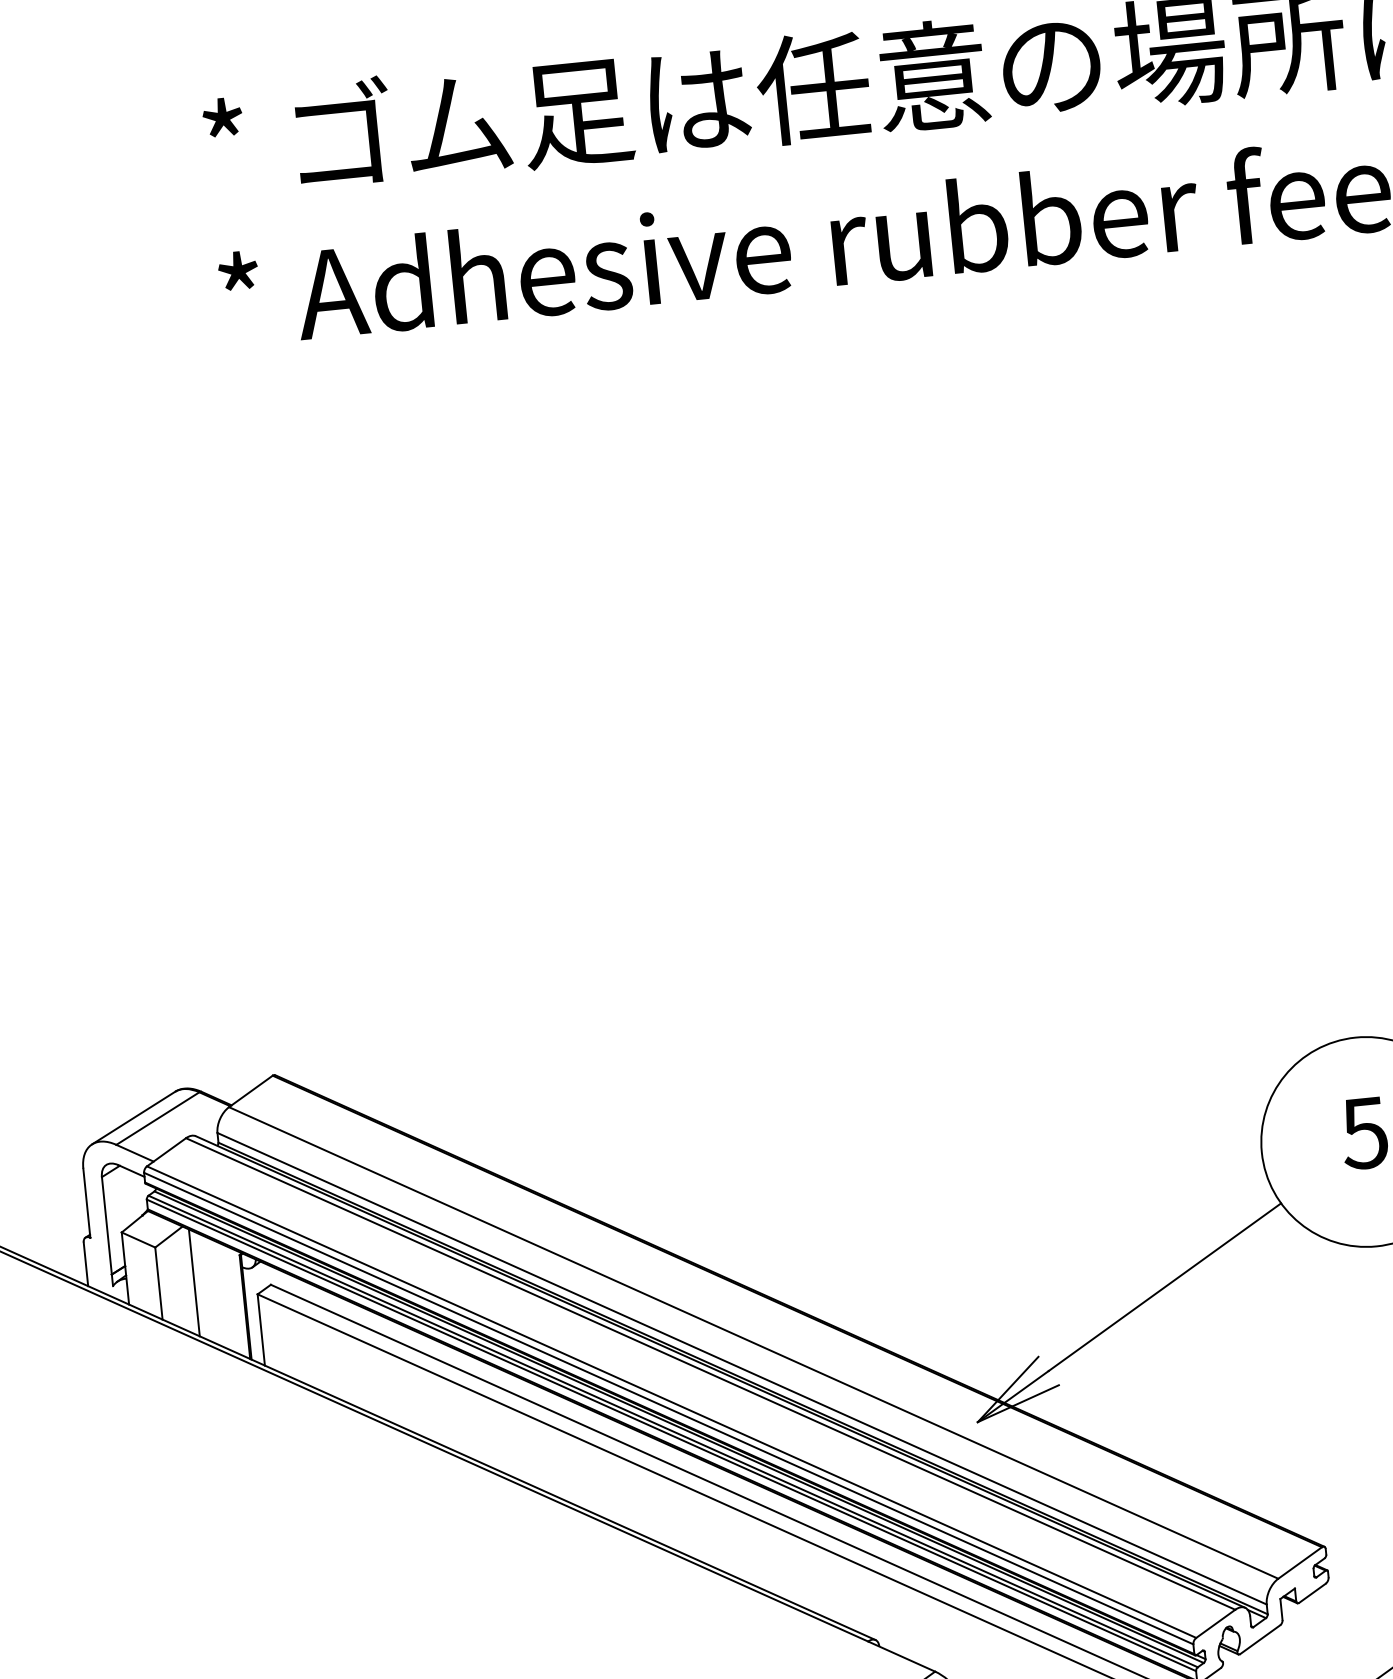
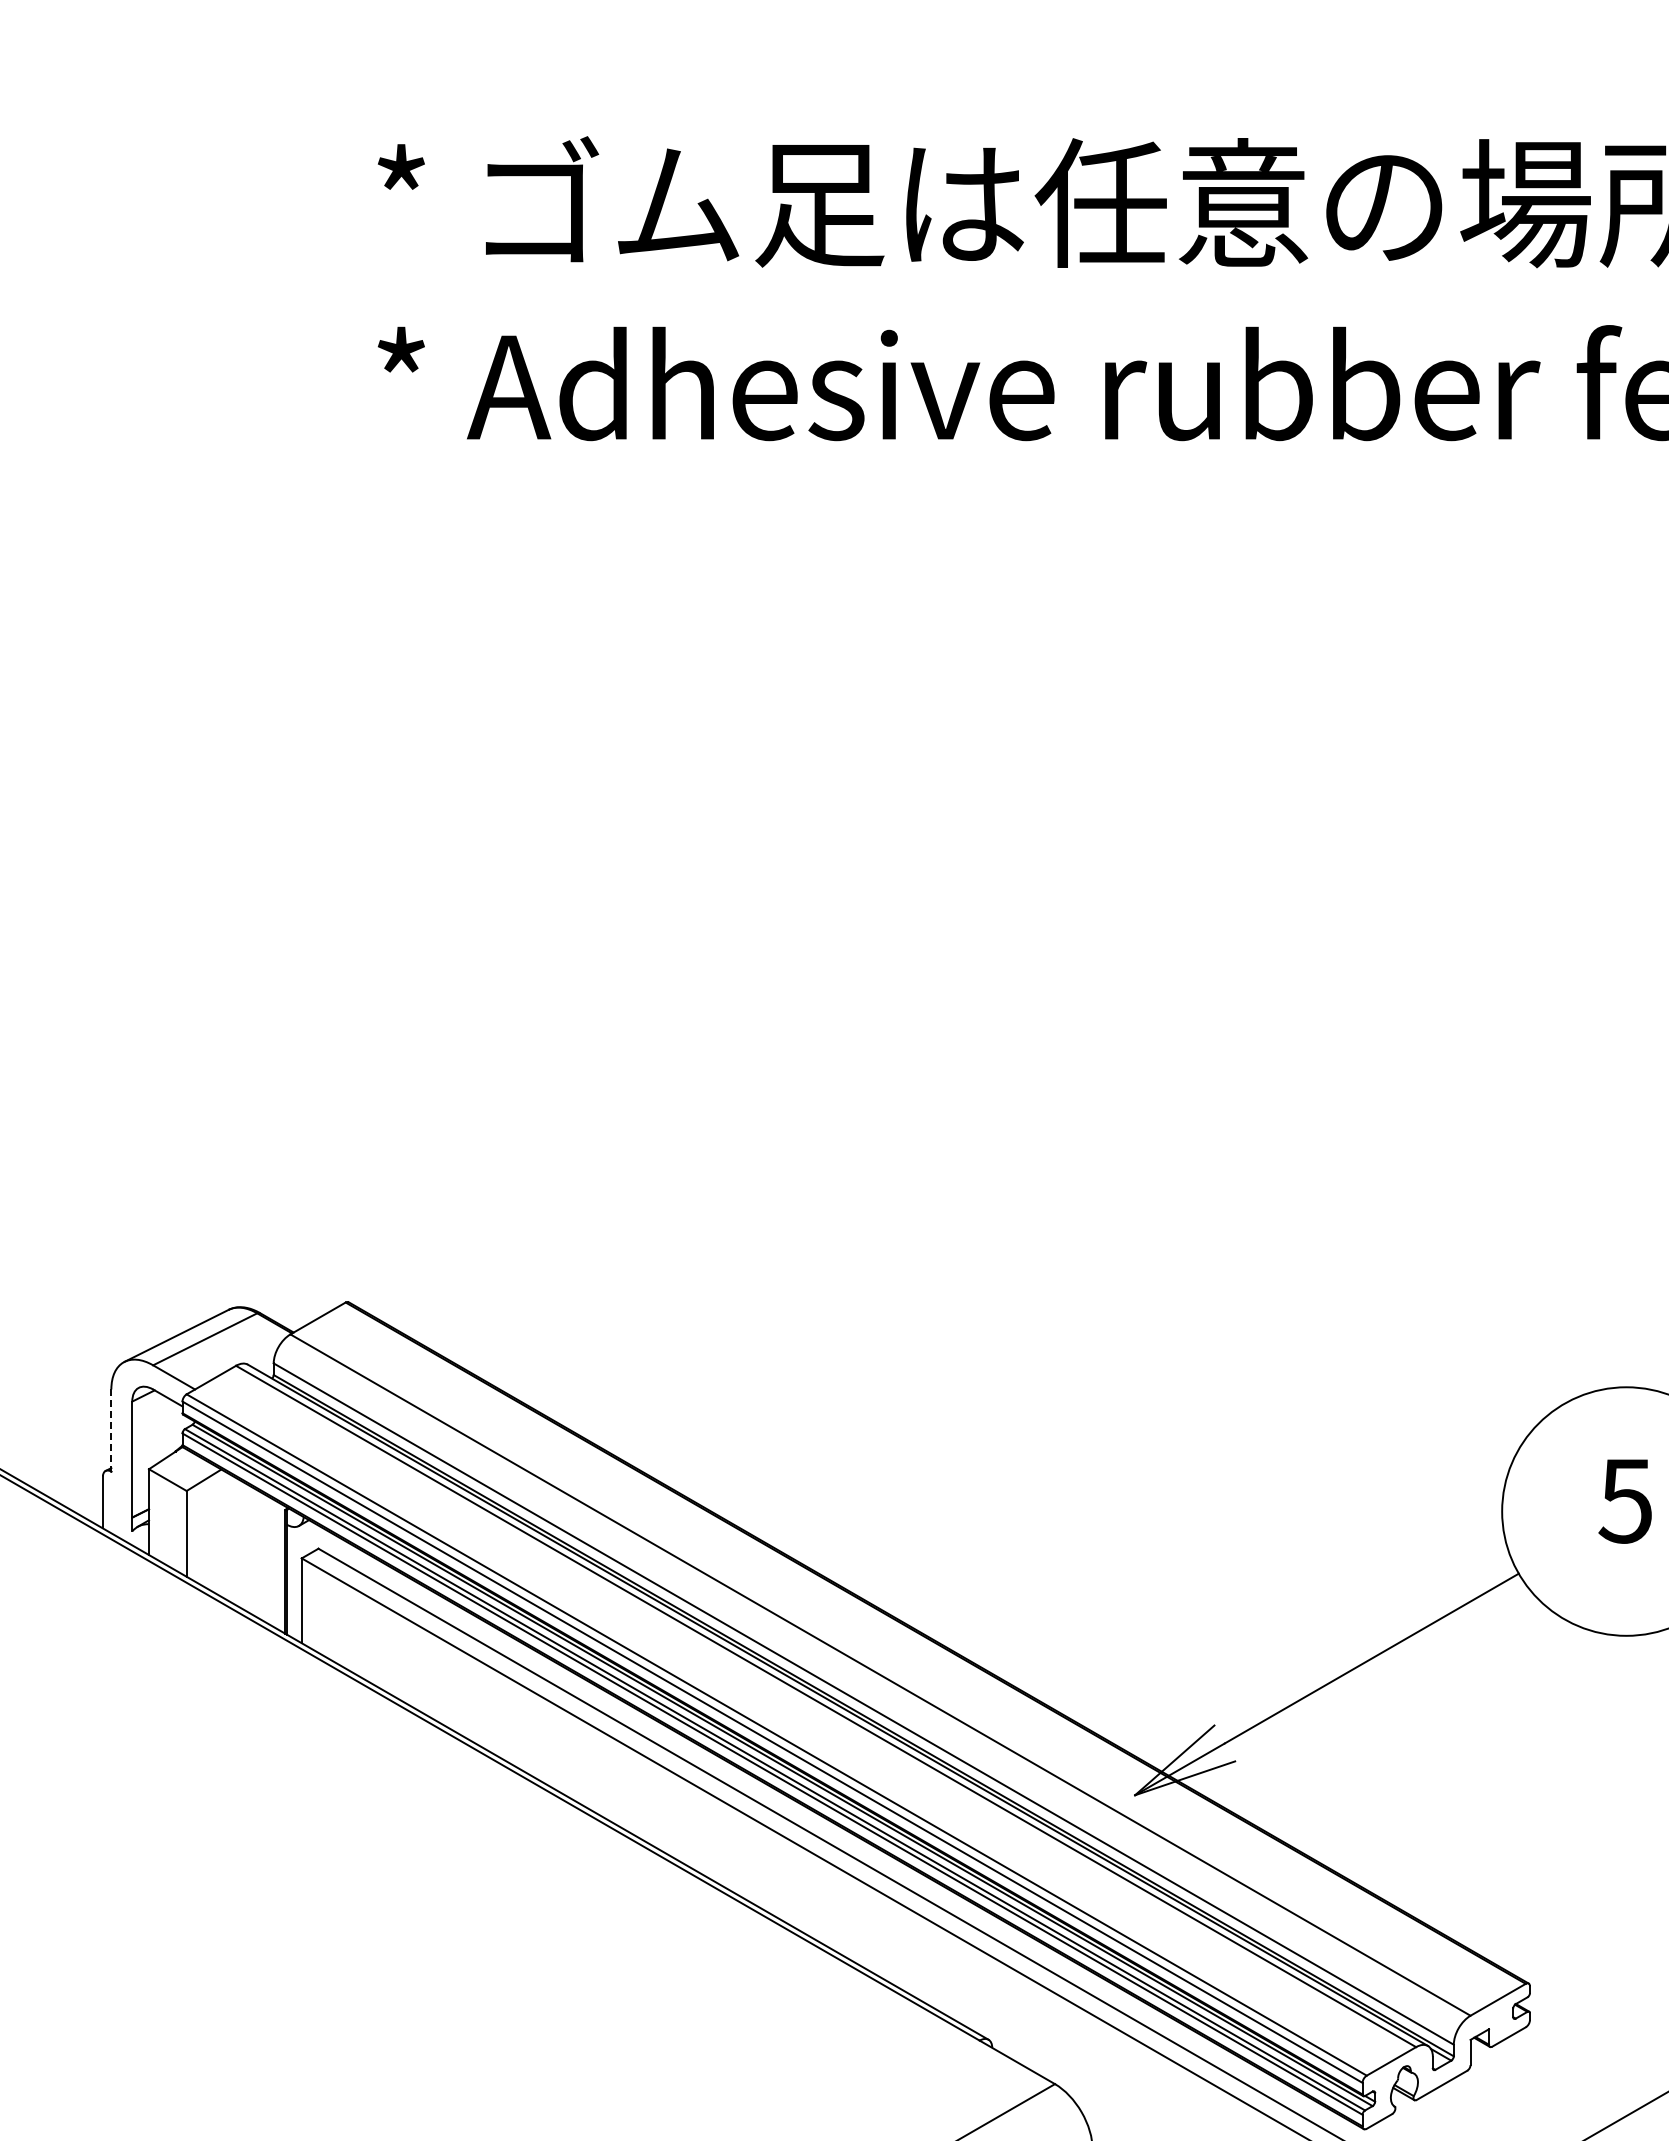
line: (87, 1203) -> (111, 1431), solid -> dashed
line: (194, 1282) -> (228, 1536), removed

